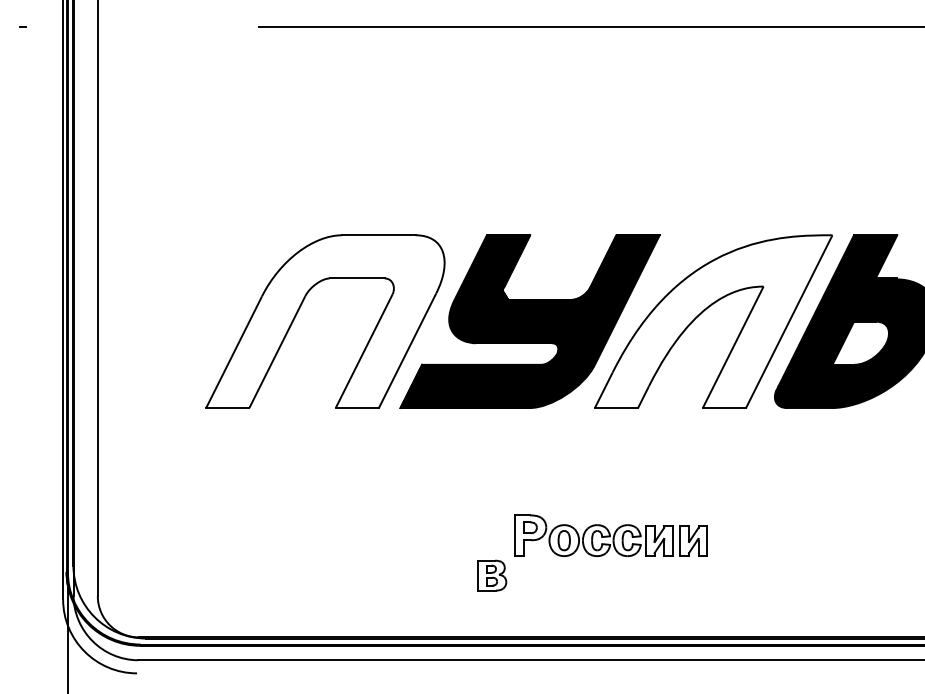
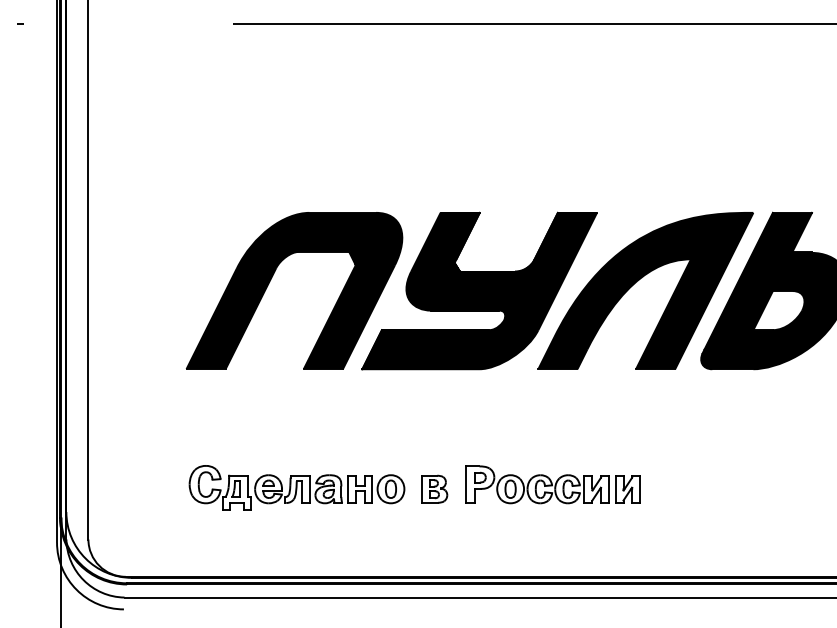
fill: (325, 321) -> (294, 290), added
fill: (713, 321) -> (645, 290), added
part: (327, 538) -> (296, 487), added
part: (492, 575) -> (434, 489), moved

